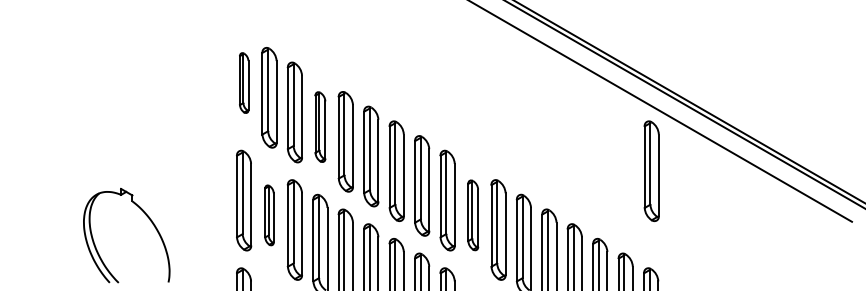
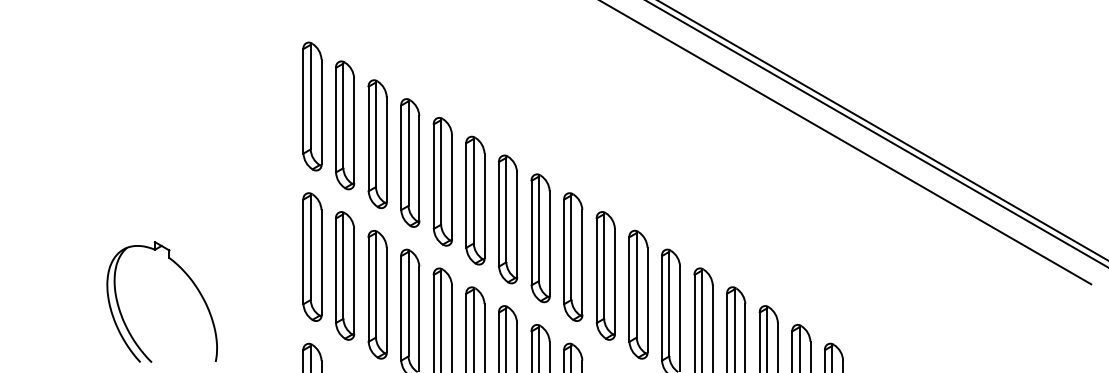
part: (244, 82) -> (313, 105), size x1.67
part: (320, 126) -> (410, 162), size x1.43
part: (651, 170) -> (834, 218), removed
part: (269, 215) -> (345, 276), size x1.67
part: (473, 215) -> (606, 276), size x1.43

